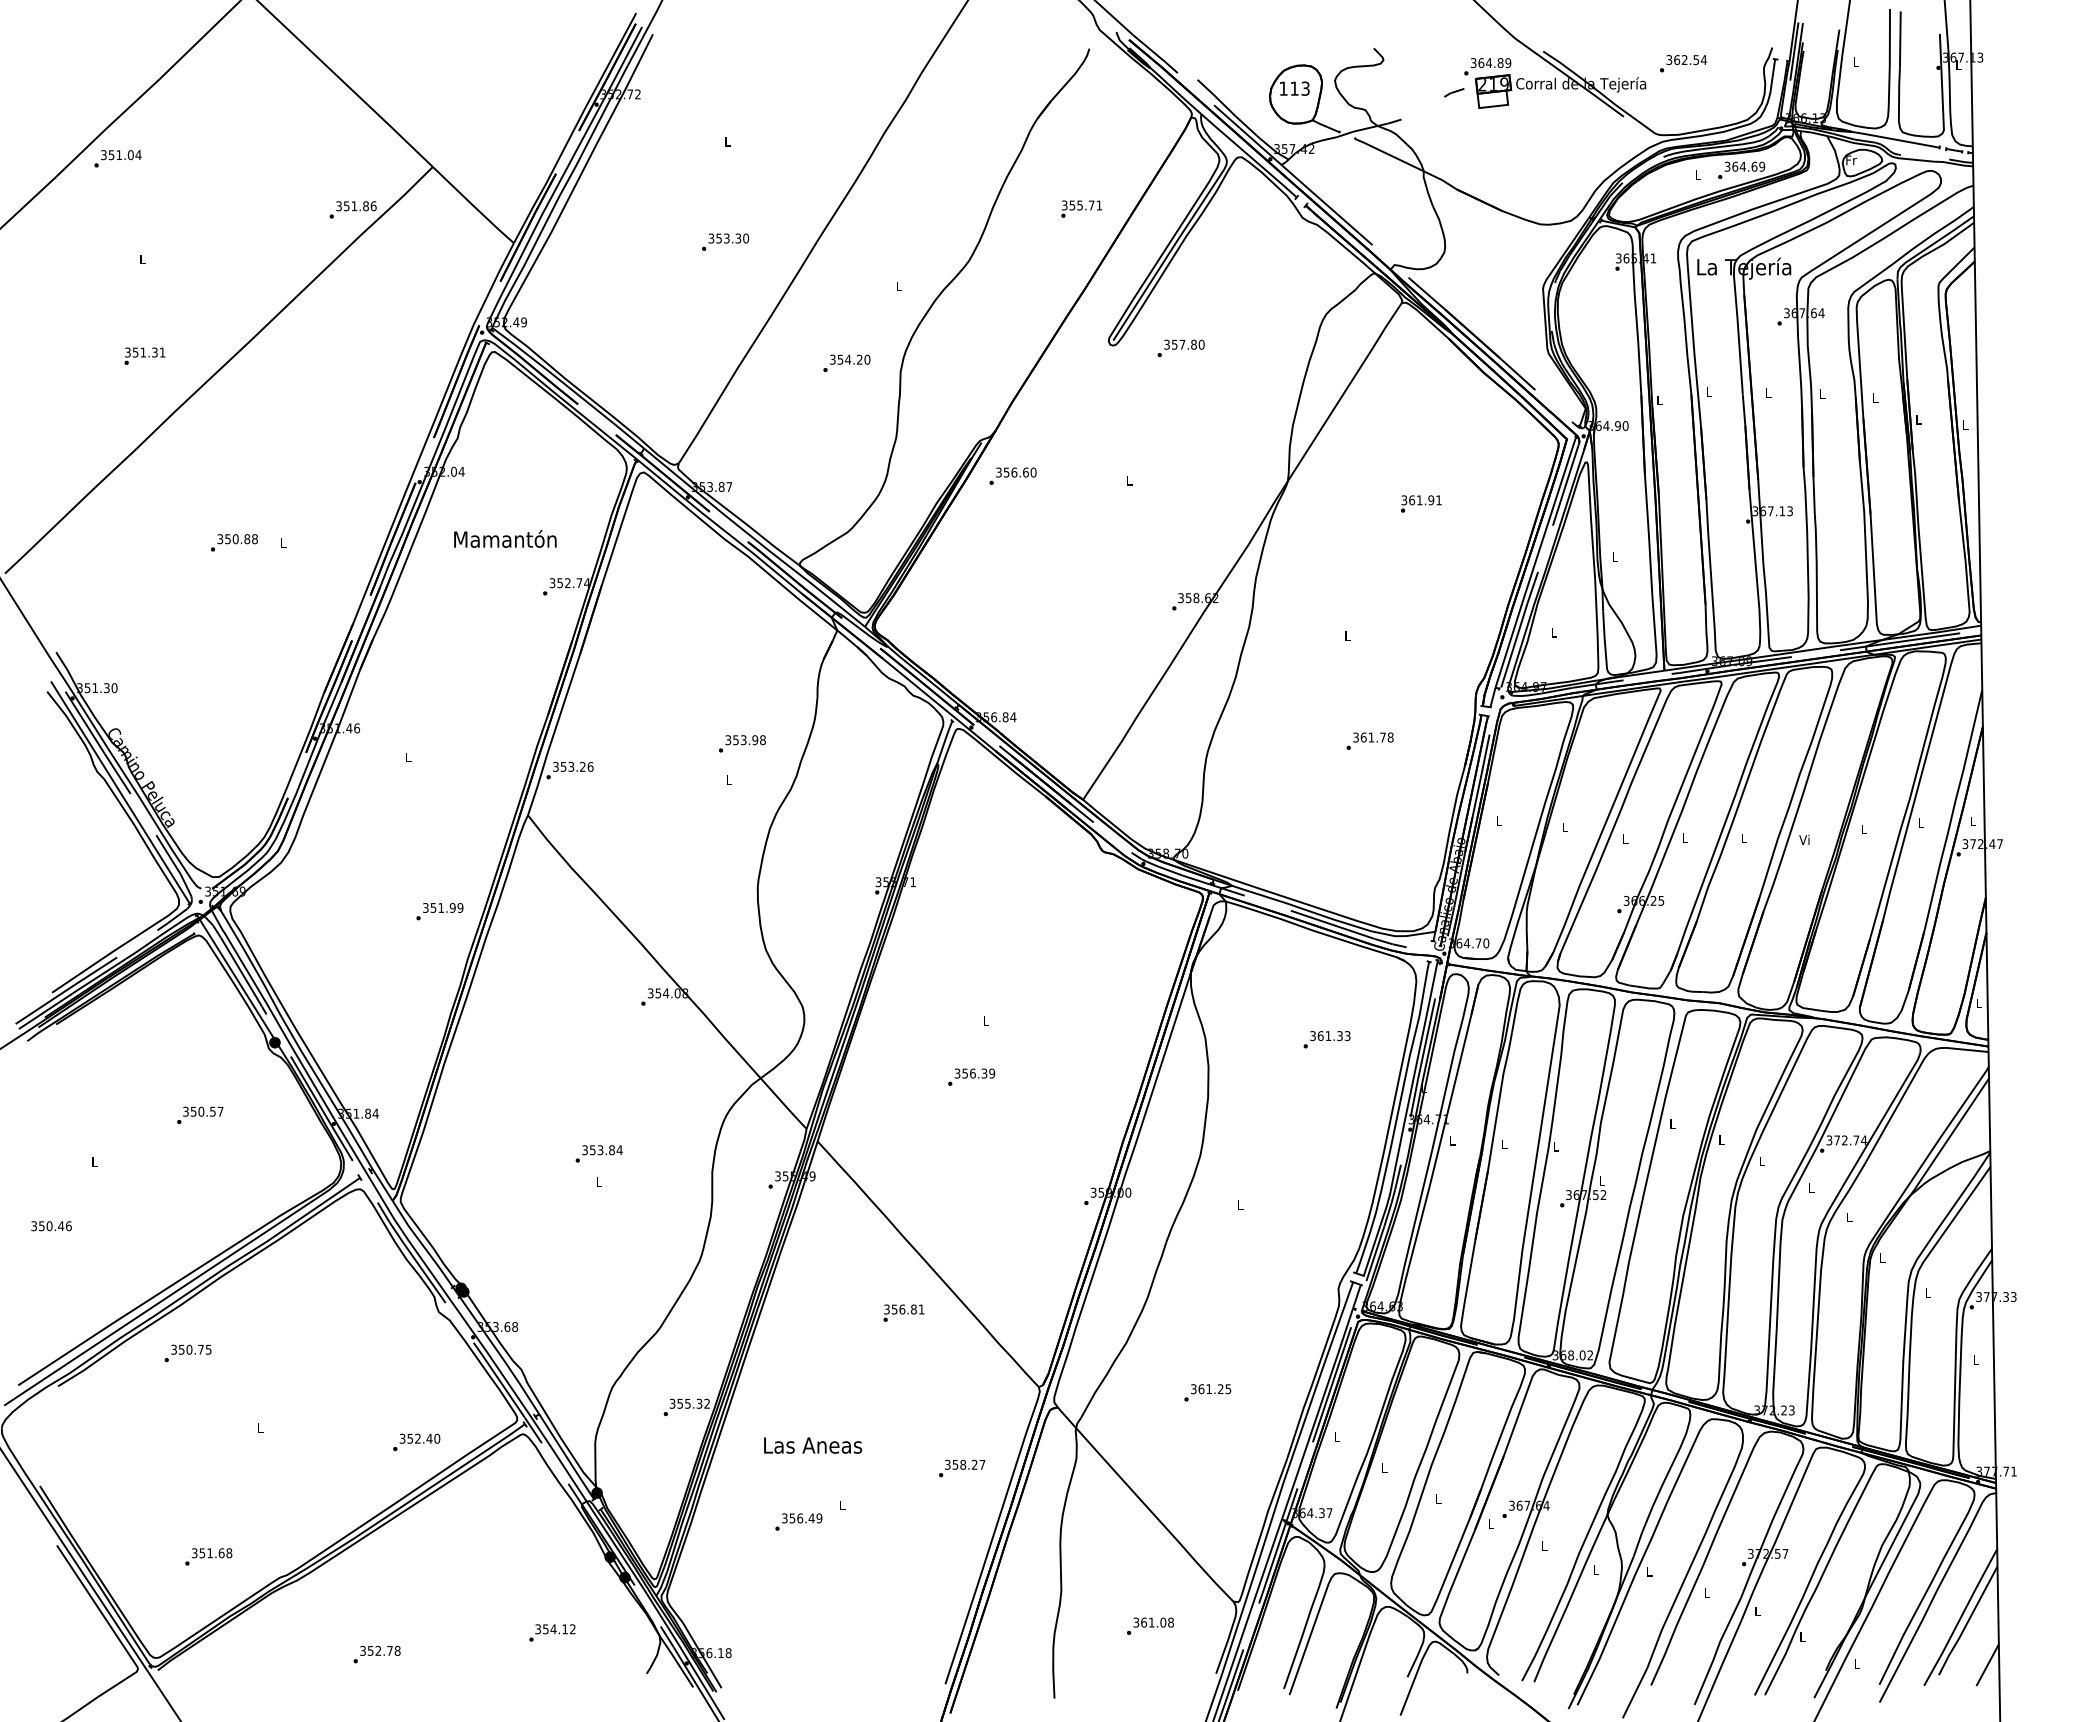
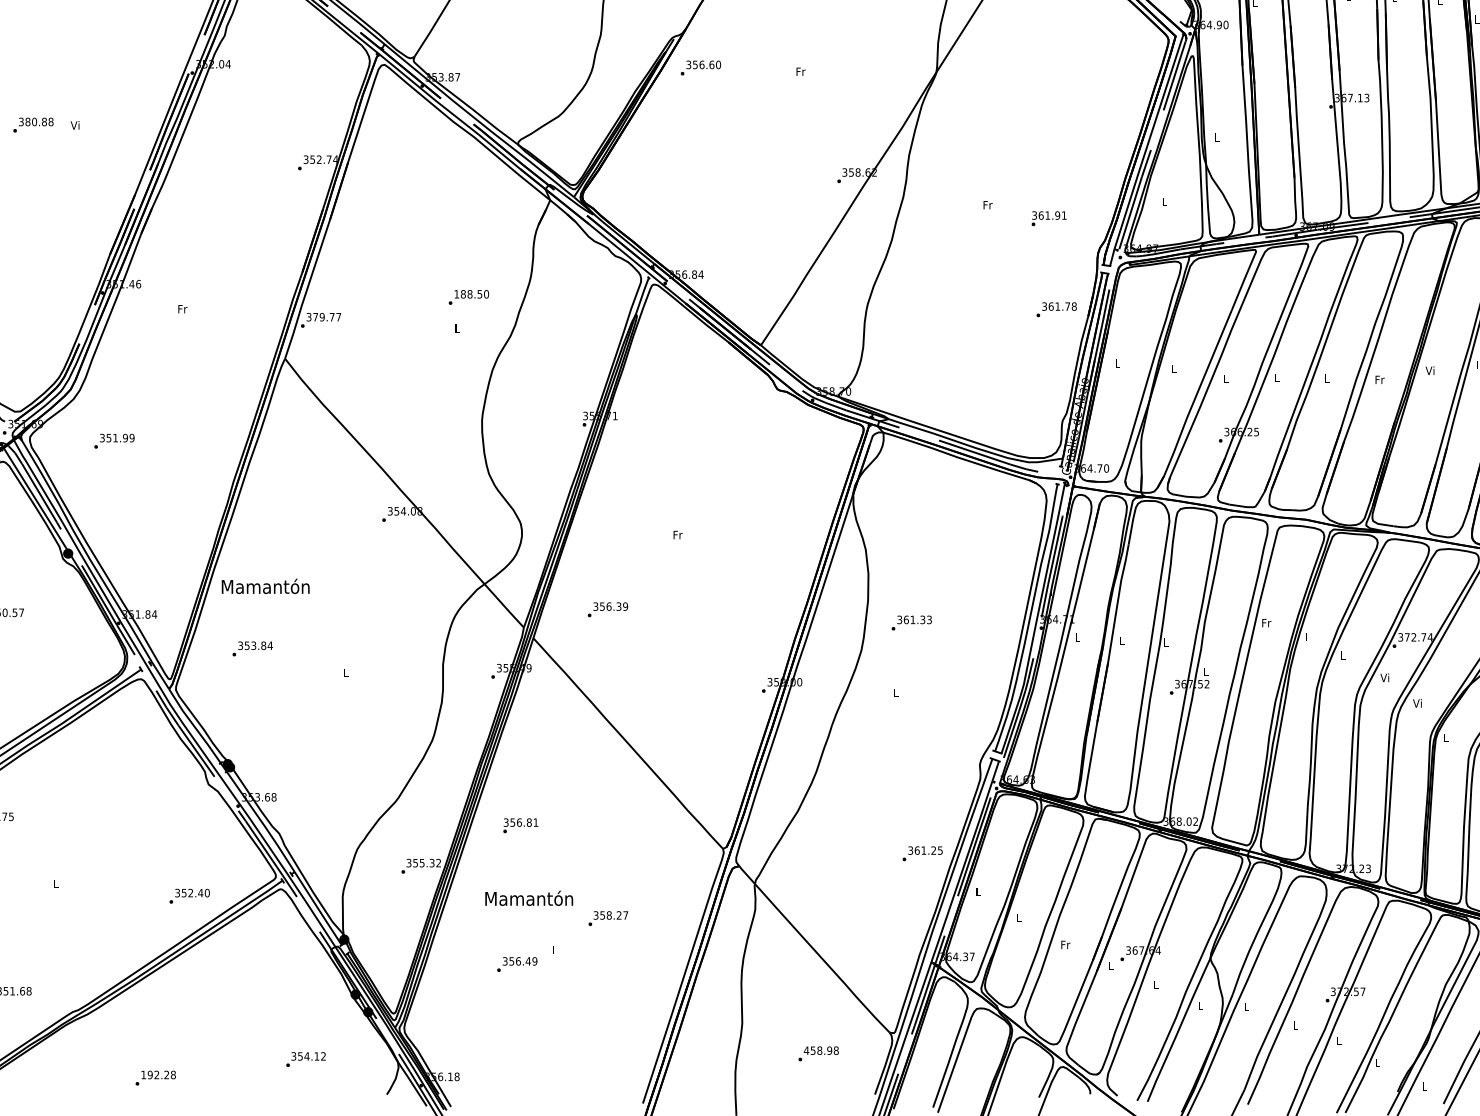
text: (1129, 480) -> (800, 71), L -> Fr
text: (1421, 503) -> (1049, 218), moved
text: (505, 538) -> (265, 586), moved
text: (227, 539) -> (27, 122), 350.88 -> 380.88
text: (282, 543) -> (74, 125), L -> Vi
text: (1347, 636) -> (987, 205), L -> Fr
text: (745, 740) -> (471, 294), 353.98 -> 188.50
text: (1369, 740) -> (1056, 309), moved
text: (408, 757) -> (182, 309), L -> Fr
text: (576, 766) -> (326, 316), 353.26 -> 379.77
text: (1863, 829) -> (1429, 370), L -> Vi
text: (1804, 839) -> (1379, 379), Vi -> Fr
text: (439, 911) -> (114, 441), moved
text: (986, 1020) -> (678, 534), L -> Fr
text: (1326, 1039) -> (911, 622), moved
text: (971, 1076) -> (607, 609), moved
text: (1672, 1123) -> (1266, 622), L -> Fr
text: (598, 1153) -> (252, 648), moved
text: (1810, 1187) -> (1384, 677), L -> Vi
text: (1849, 1217) -> (1417, 703), L -> Vi
text: (903, 1312) -> (520, 825), moved
text: (1207, 1392) -> (922, 853), moved
text: (812, 1444) -> (528, 898), Las Aneas -> Mamantón
text: (962, 1468) -> (608, 918), moved
text: (1438, 1498) -> (1065, 944), L -> Fr
text: (1149, 1622) -> (817, 1050), 361.08 -> 458.98
text: (376, 1650) -> (155, 1074), 352.78 -> 192.28

